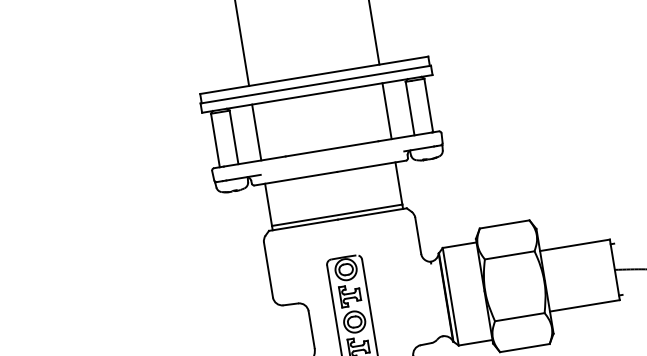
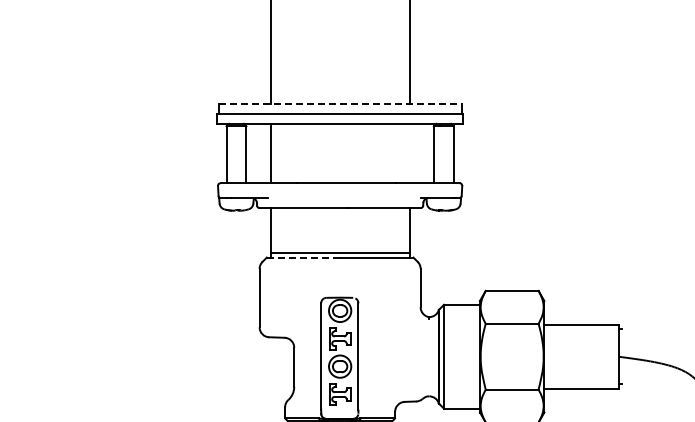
line: (314, 75) -> (340, 104), solid -> dashed
line: (387, 111) -> (409, 153), removed
line: (303, 225) -> (303, 257), solid -> dashed

